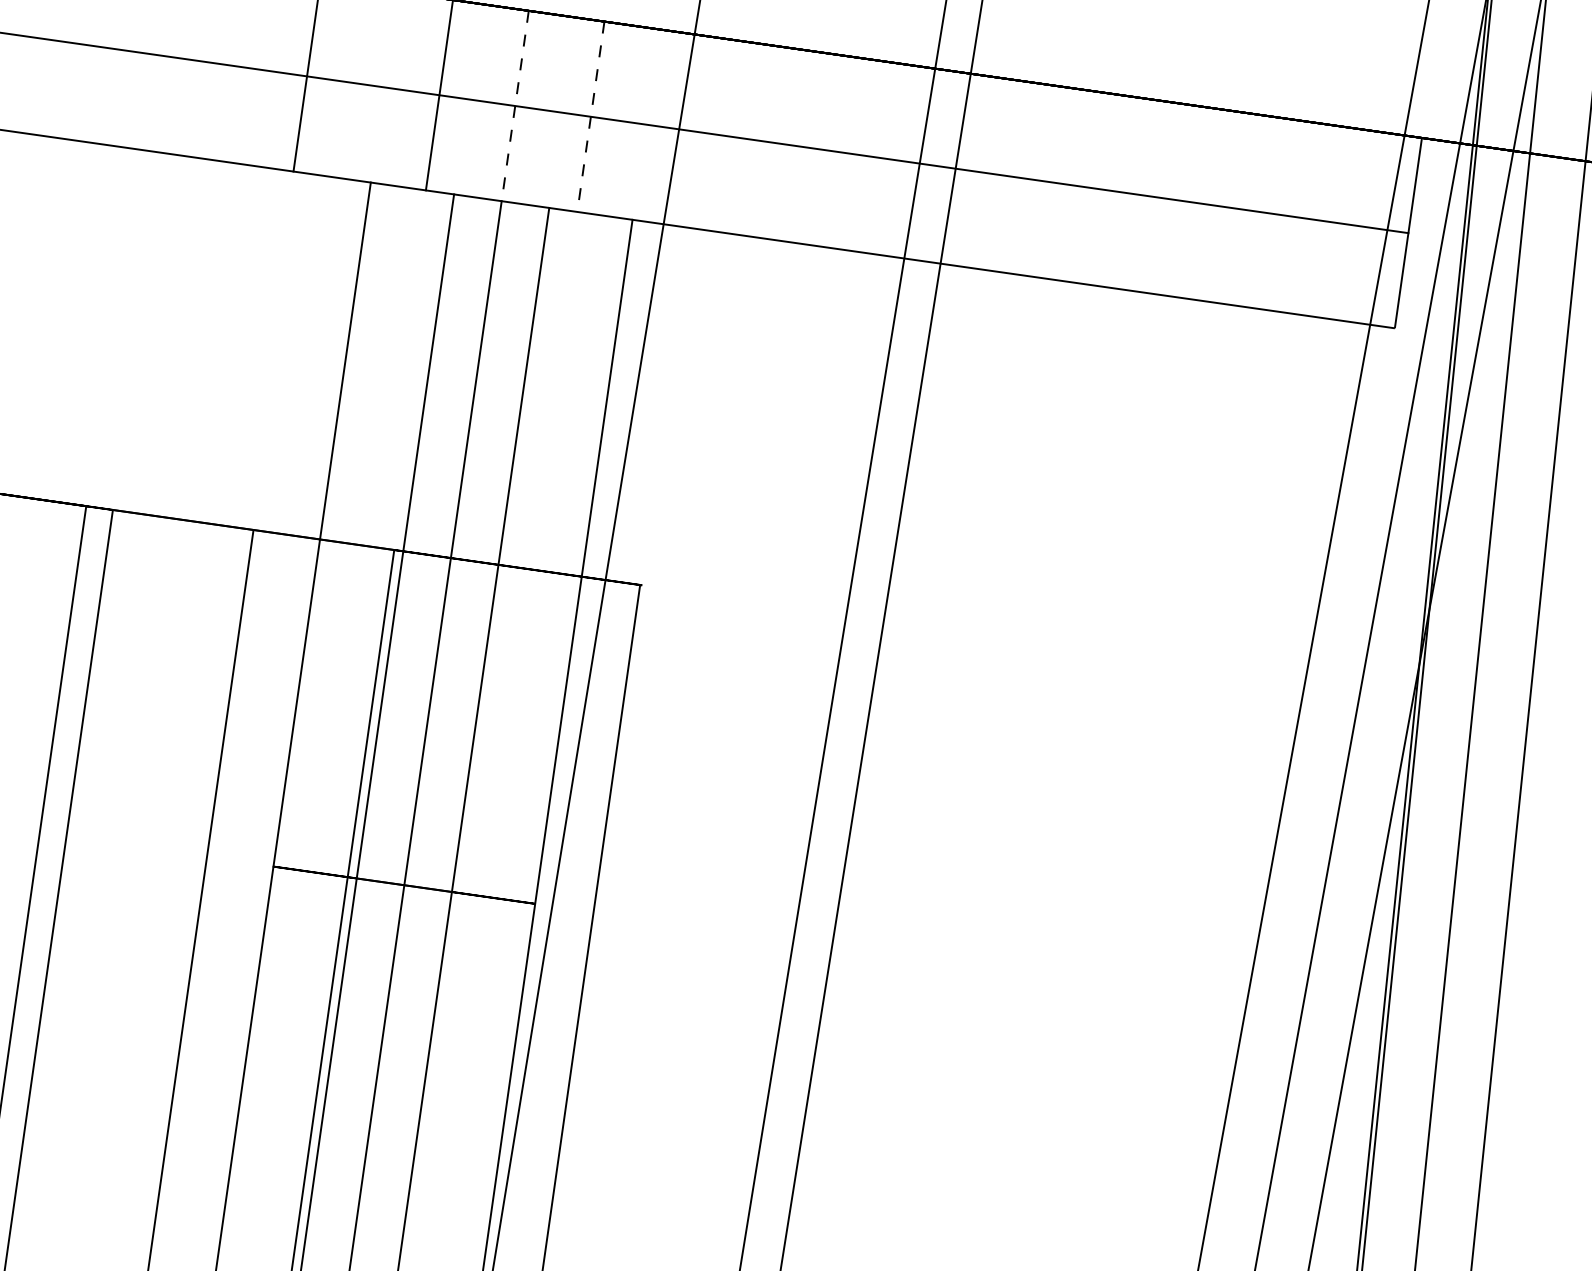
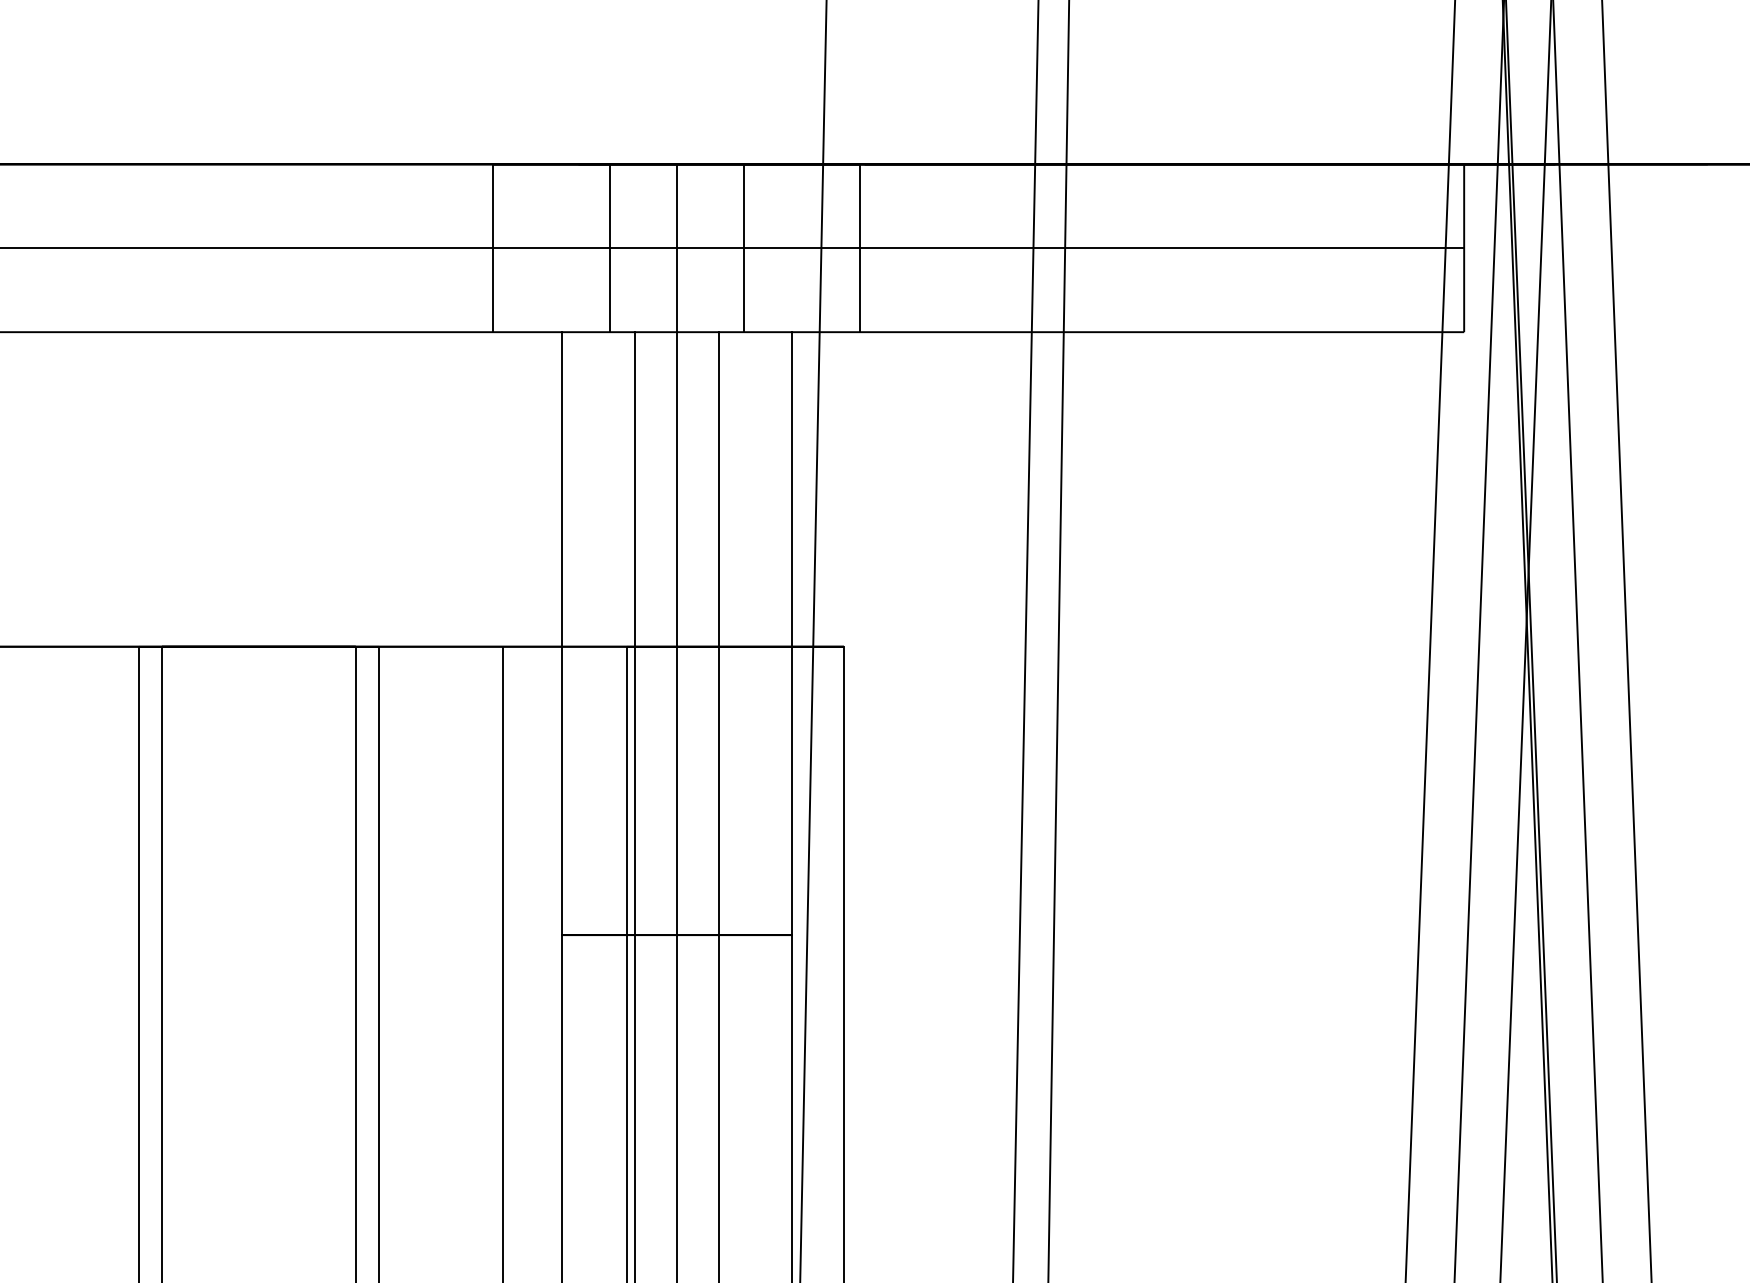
line: (514, 106) -> (676, 248), dashed -> solid
line: (590, 117) -> (743, 248), dashed -> solid
line: (723, 135) -> (860, 248), added

